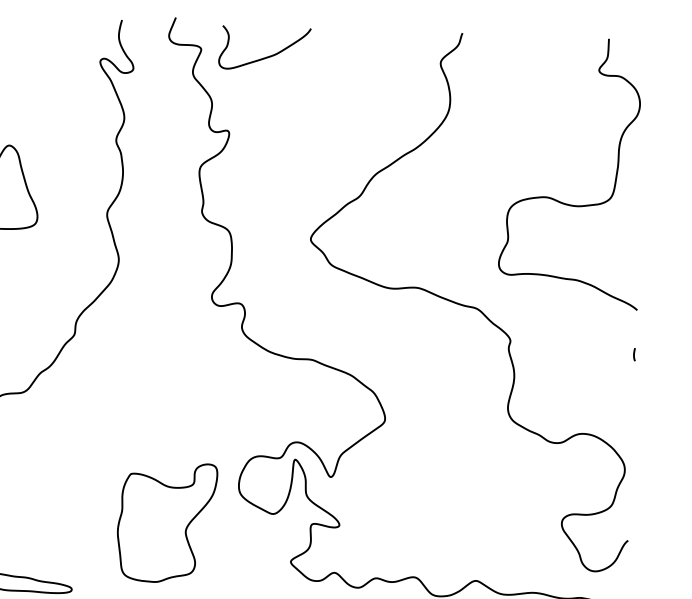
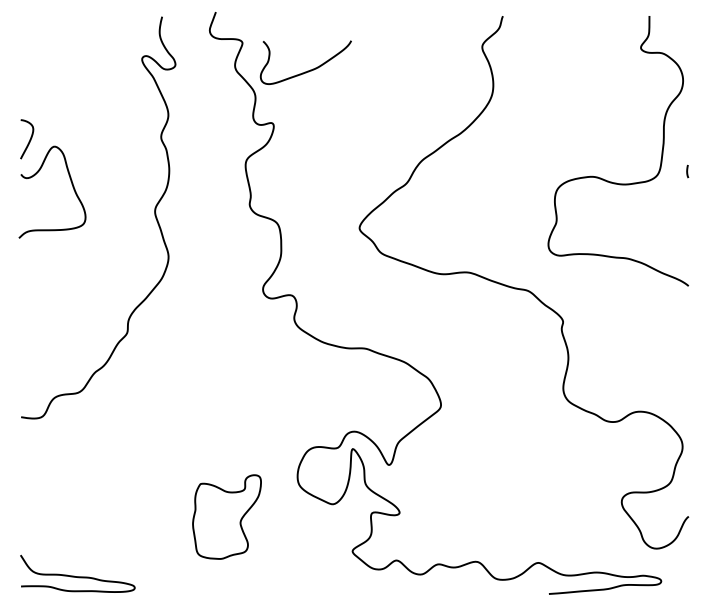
curve: (266, 56) -> (307, 70), moved
curve: (634, 354) -> (687, 171), moved
part: (166, 521) -> (226, 516), size x0.7

